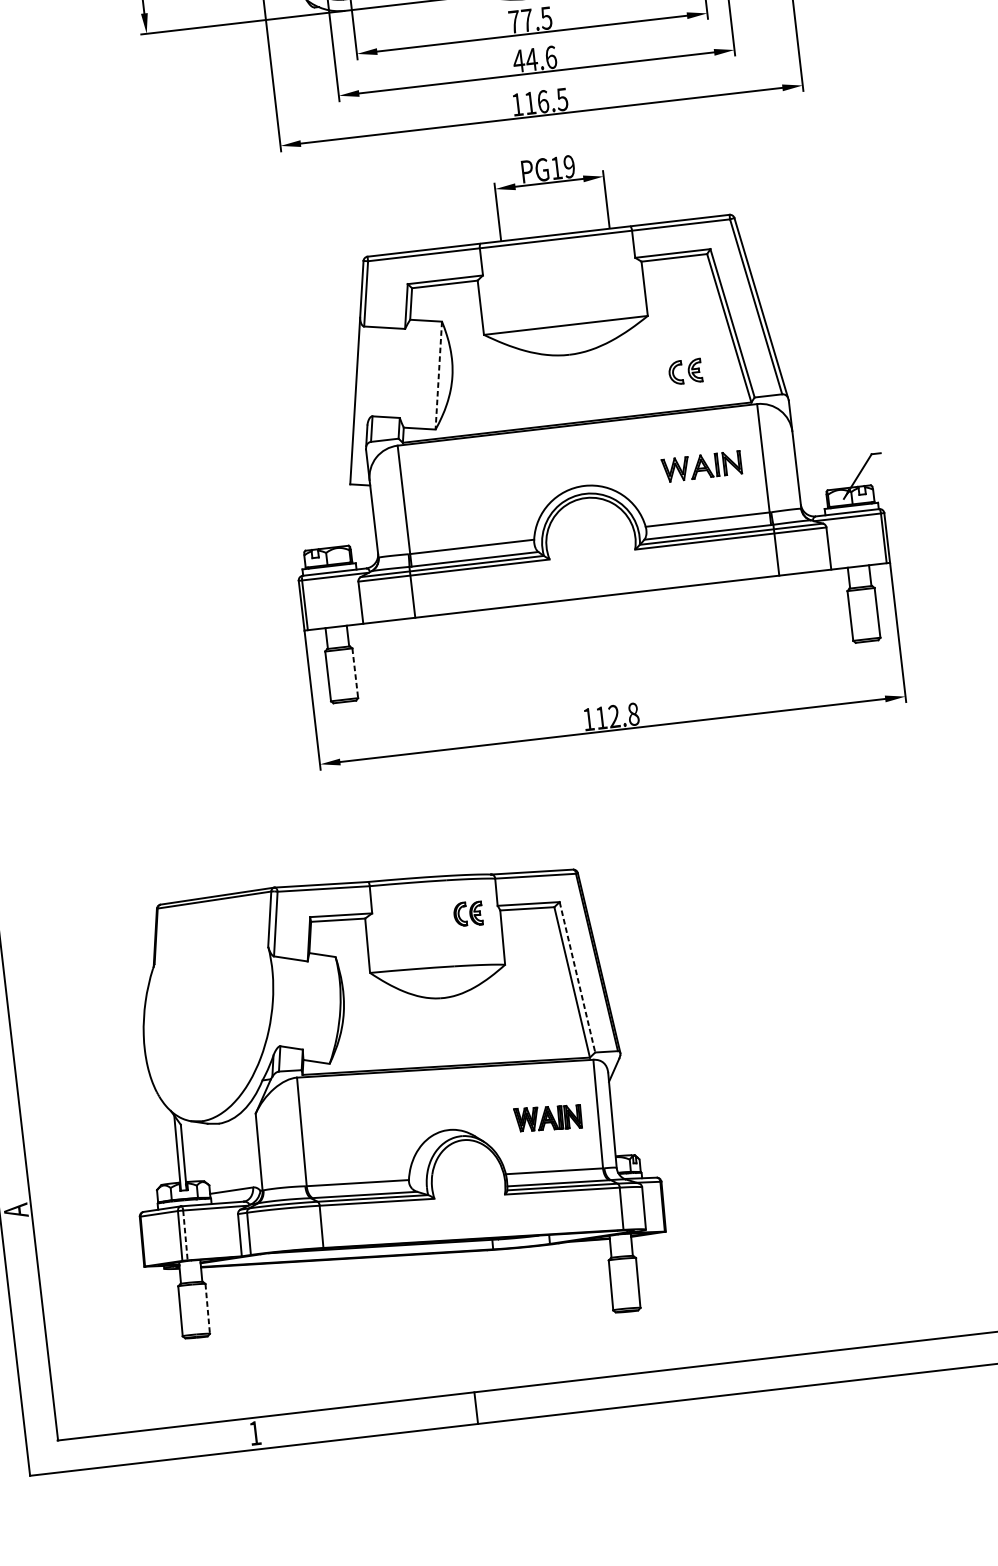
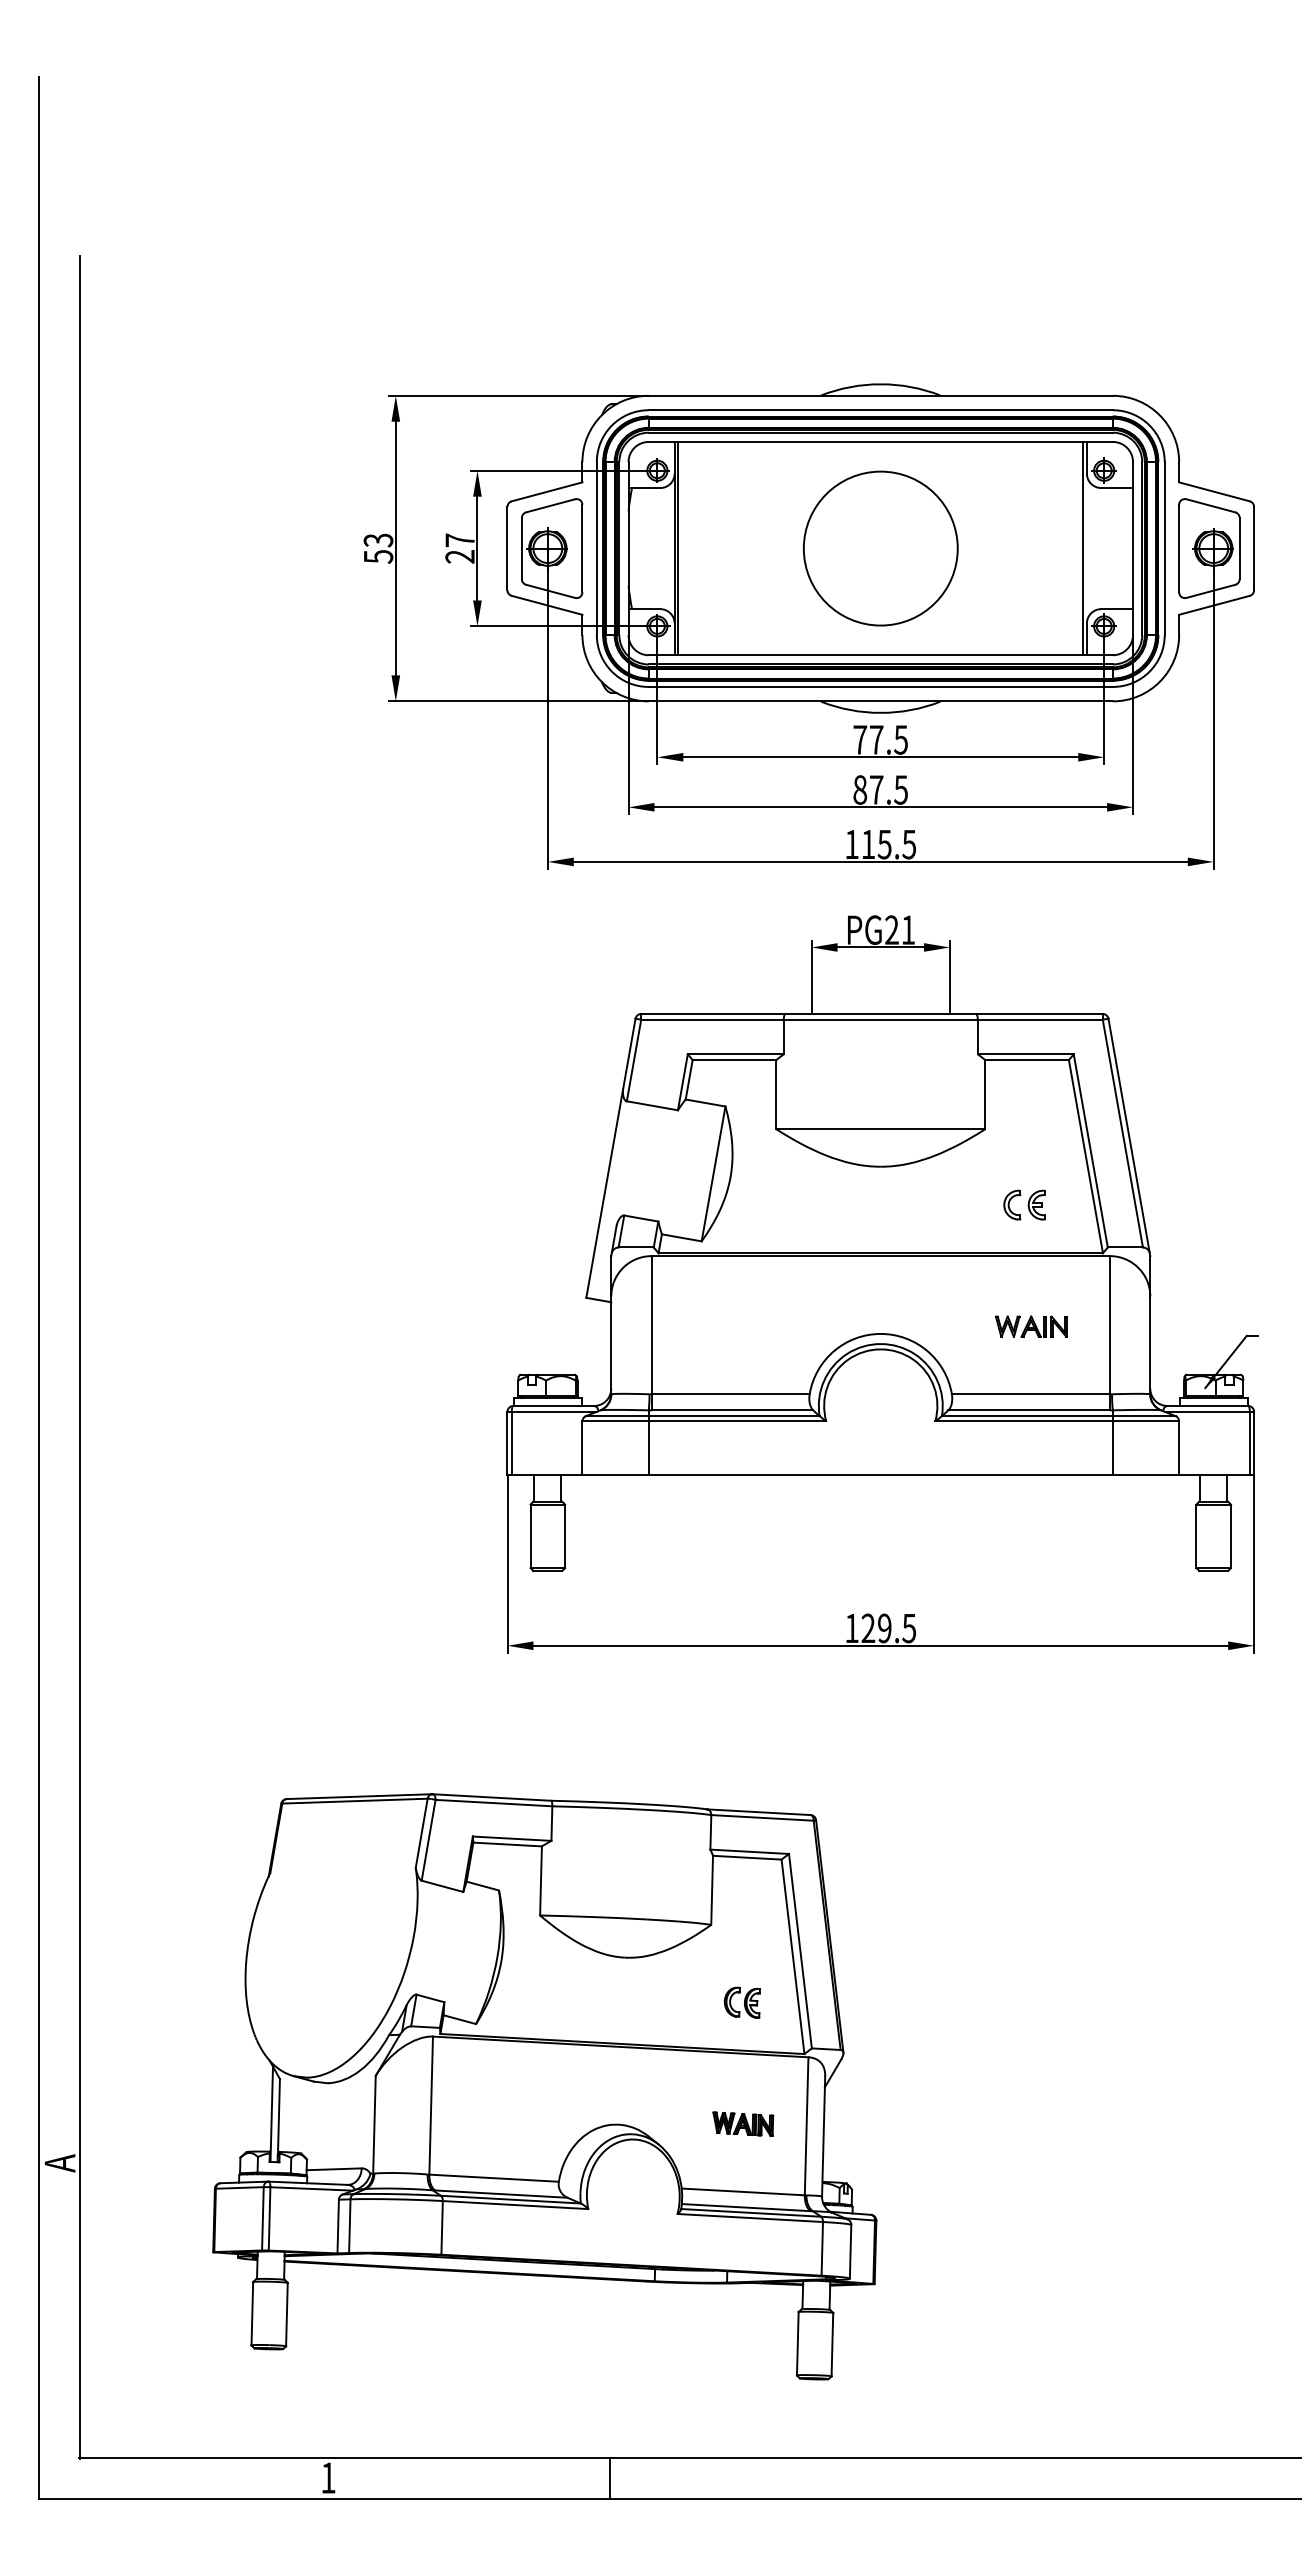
text: (534, 58) -> (880, 789), 44.6 -> 87.5
text: (542, 101) -> (884, 844), 116.5 -> 115.5
text: (562, 167) -> (899, 929), PG19 -> PG21
line: (438, 376) -> (713, 1174), dashed -> solid
part: (702, 466) -> (1031, 1326), size x0.71
line: (355, 673) -> (565, 1536), dashed -> solid
text: (617, 716) -> (888, 1628), 112.8 -> 129.5
part: (468, 913) -> (742, 2002), moved
line: (577, 977) -> (800, 1951), dashed -> solid
part: (548, 1117) -> (743, 2123), size x0.71
line: (185, 1235) -> (269, 2218), dashed -> solid
line: (207, 1308) -> (286, 2314), dashed -> solid

